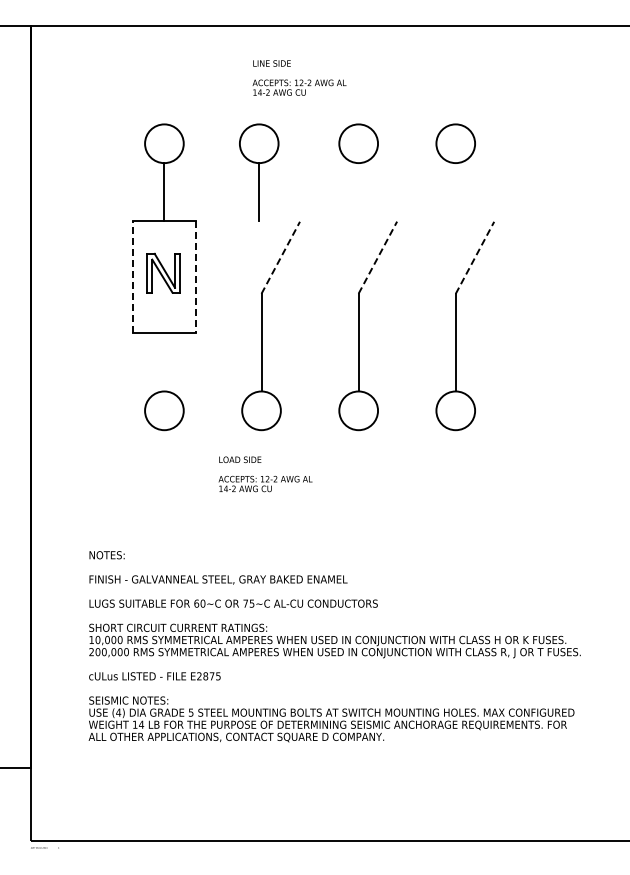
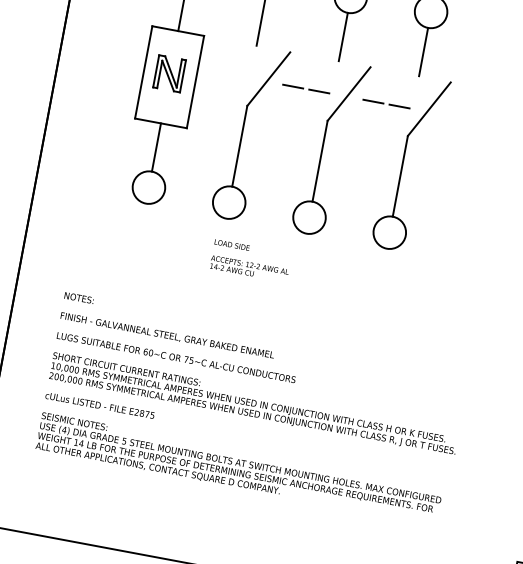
line: (358, 192) -> (343, 37), added
line: (455, 192) -> (423, 52), added
line: (280, 257) -> (268, 78), dashed -> solid
line: (377, 257) -> (348, 93), dashed -> solid
line: (475, 257) -> (429, 109), dashed -> solid
line: (310, 261) -> (292, 86), added
line: (342, 261) -> (319, 91), added
line: (407, 261) -> (372, 101), added
line: (439, 261) -> (399, 106), added
line: (133, 277) -> (144, 72), dashed -> solid
line: (195, 277) -> (195, 82), dashed -> solid
line: (164, 362) -> (156, 147), added
text: (265, 474) -> (250, 261), moved

